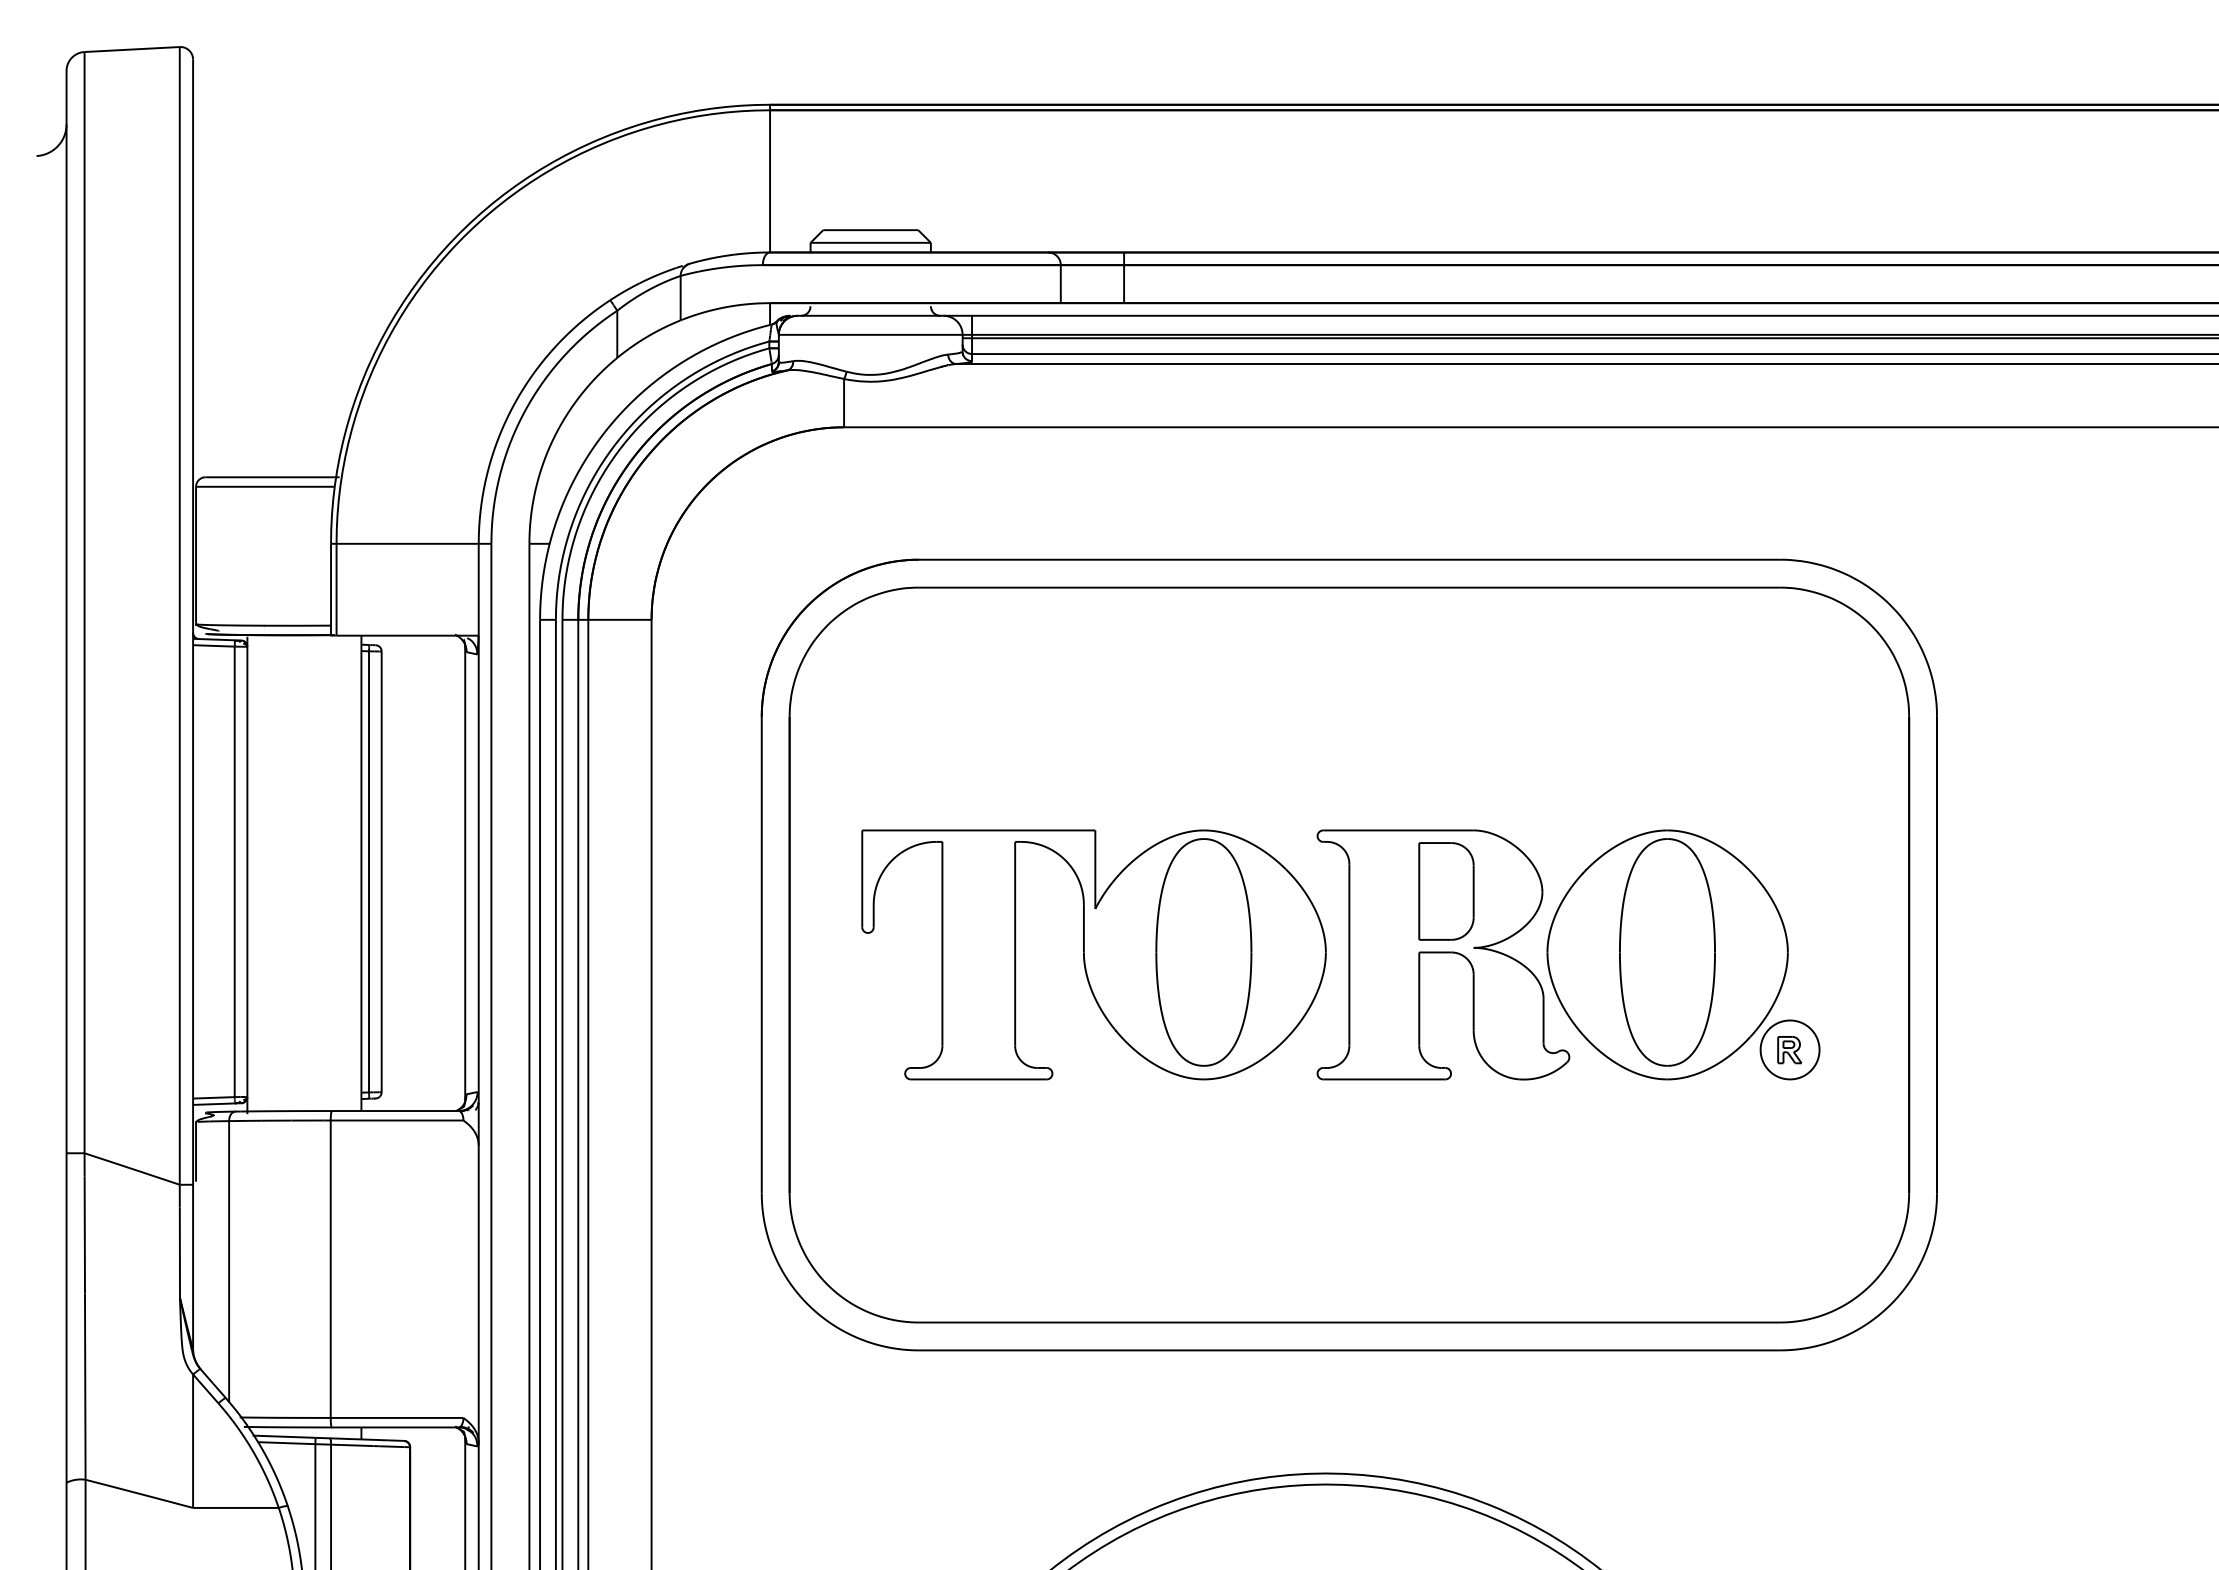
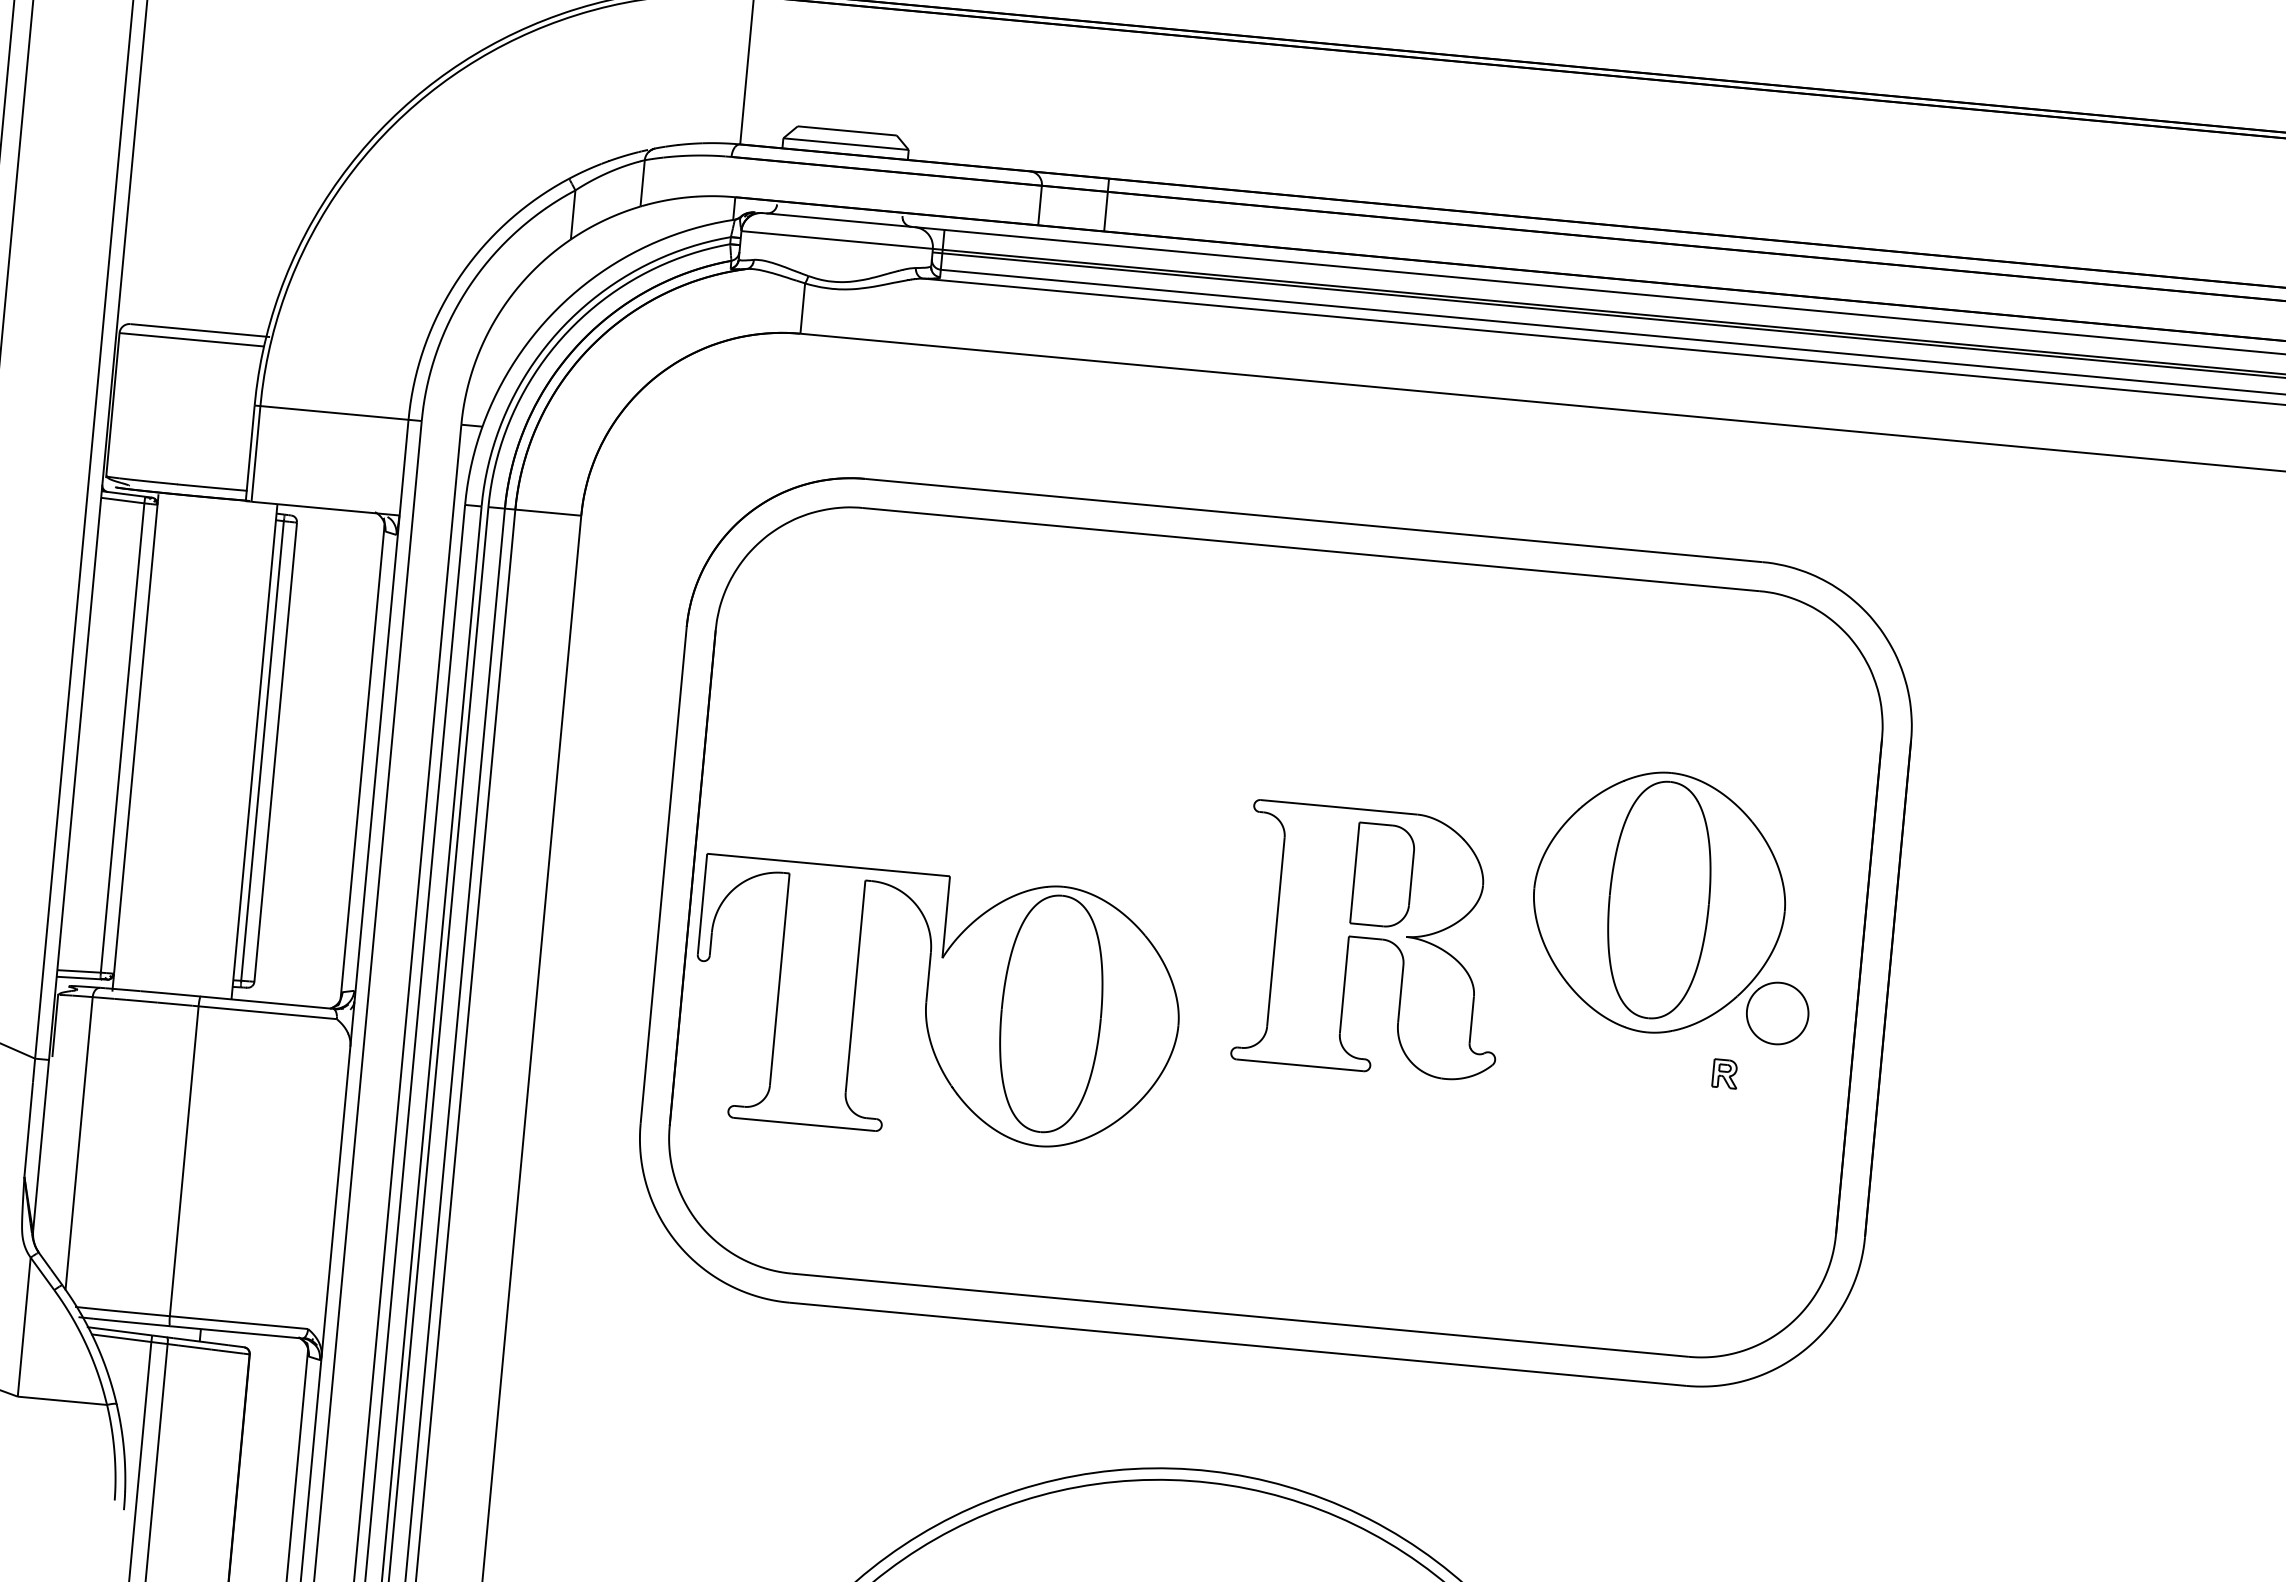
part: (1093, 954) -> (936, 1005), moved
part: (1683, 954) -> (1675, 903), moved

